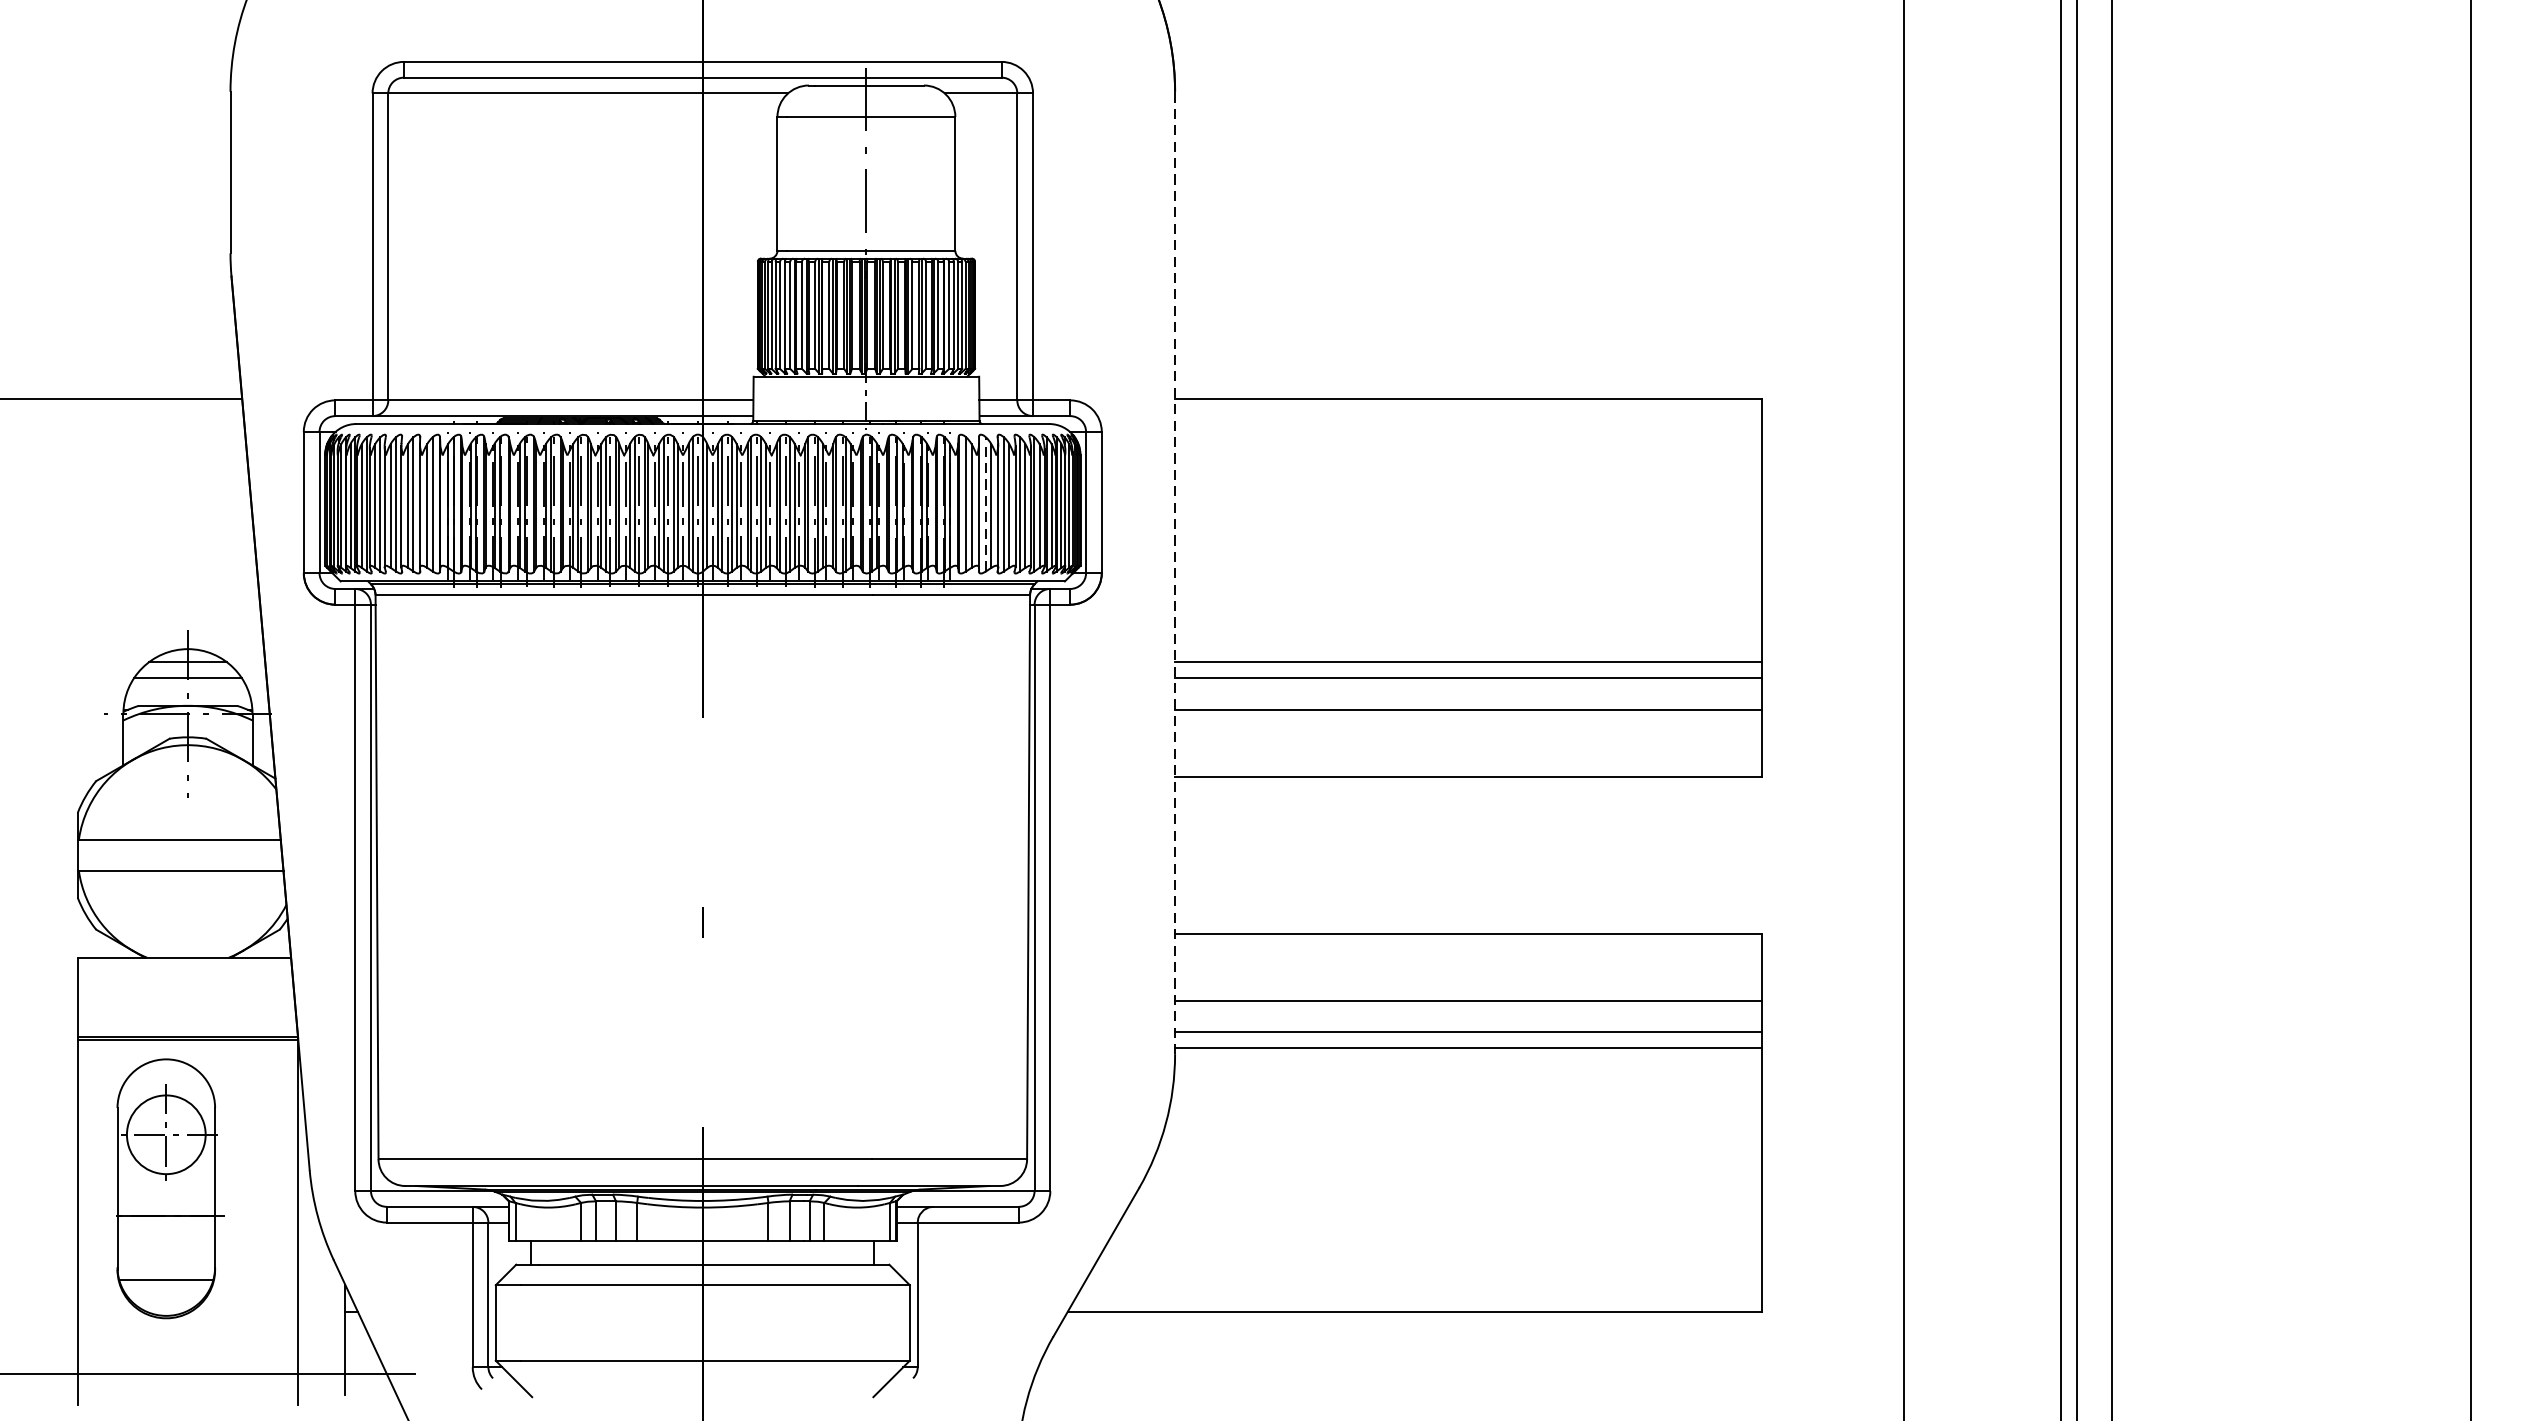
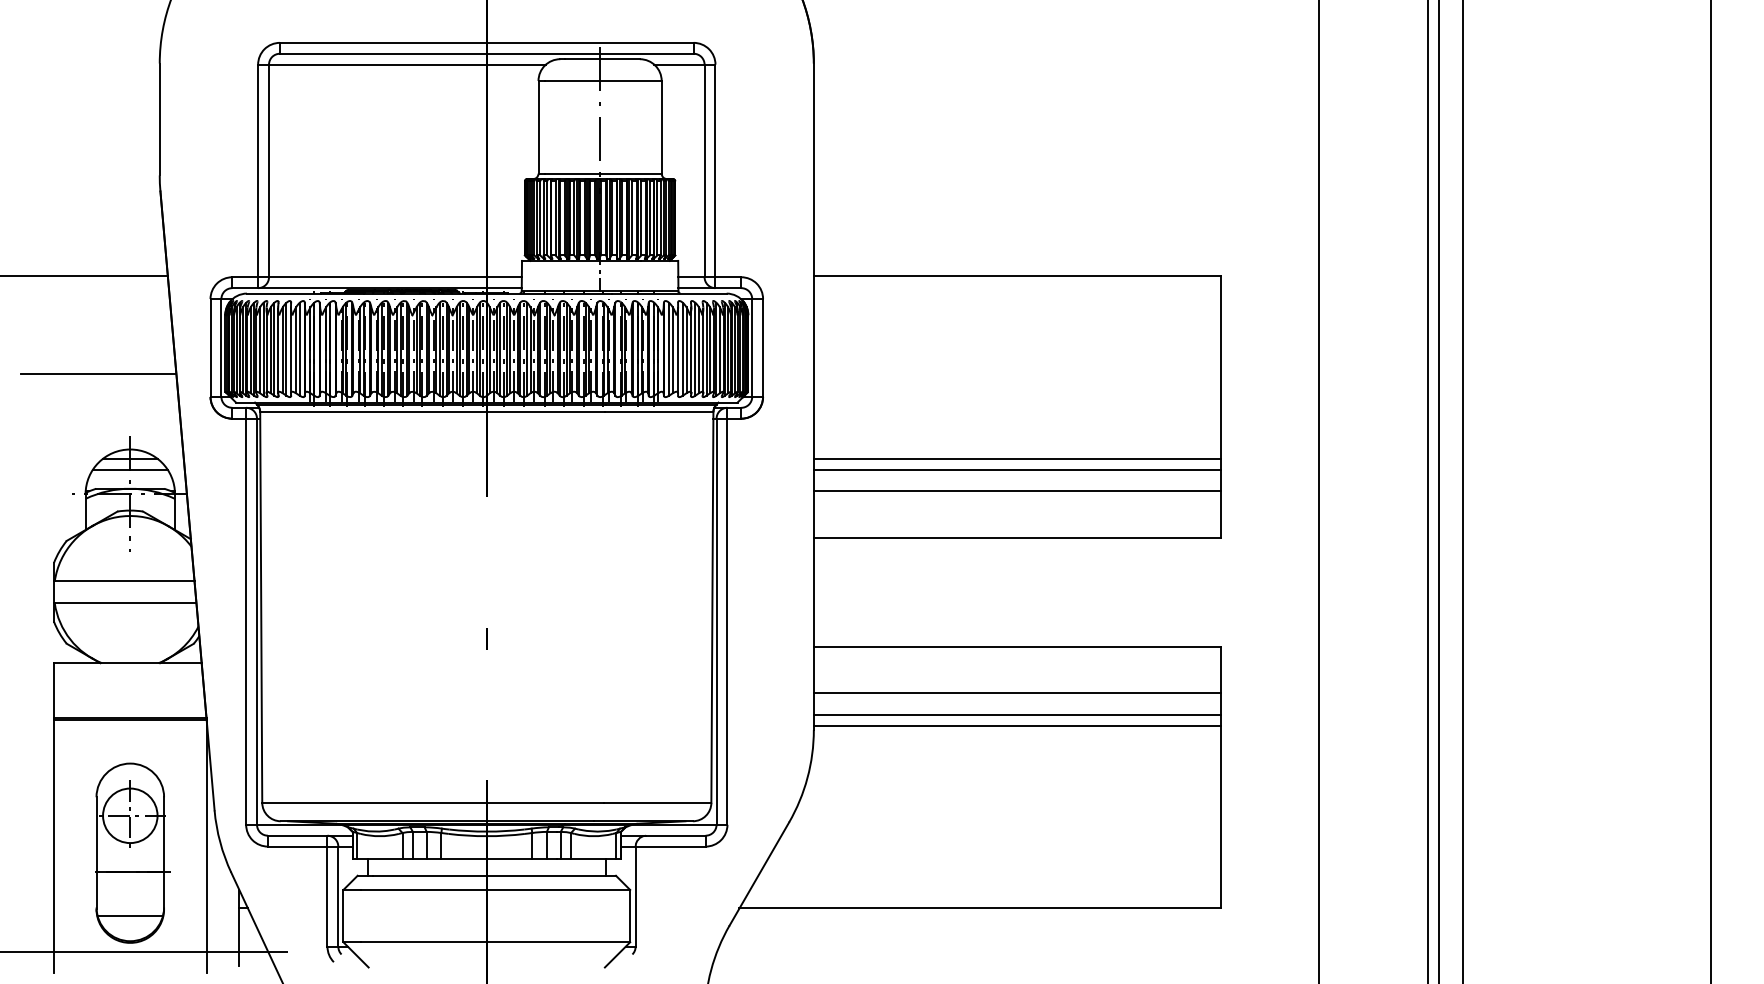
line: (985, 504) -> (682, 349), dashed -> solid
line: (142, 540) -> (98, 374), added
line: (1174, 572) -> (813, 396), dashed -> solid
part: (169, 1187) -> (132, 852), moved

